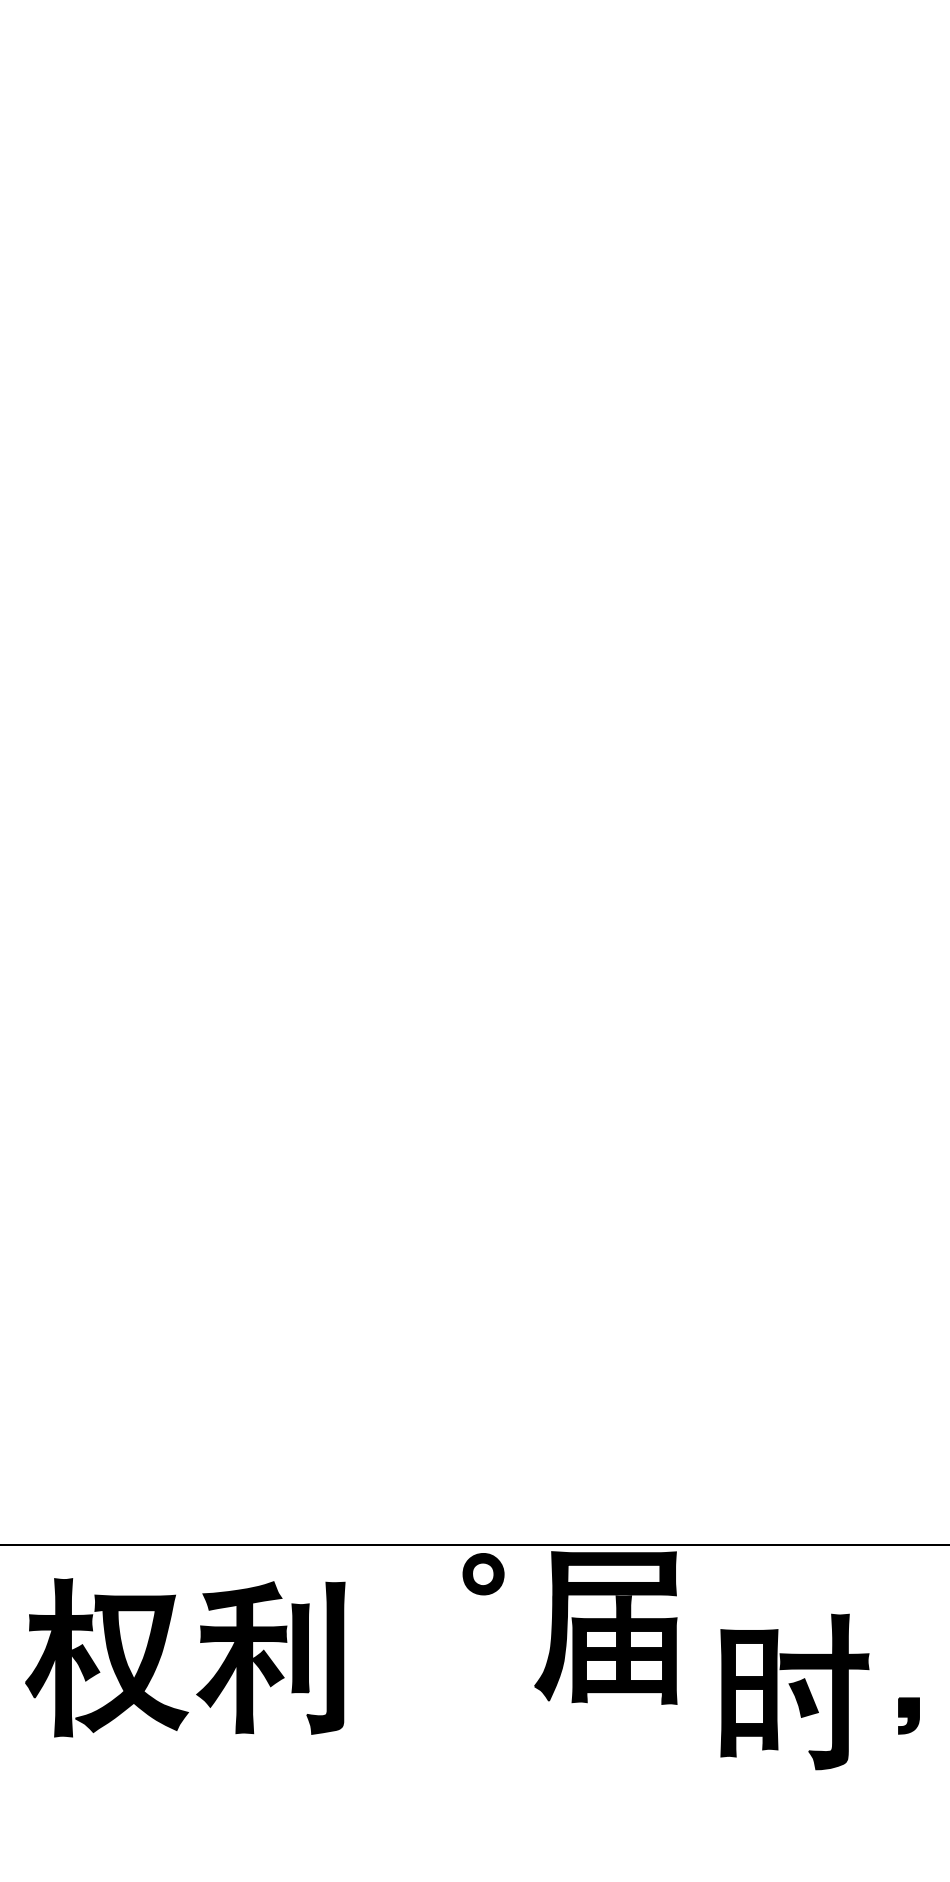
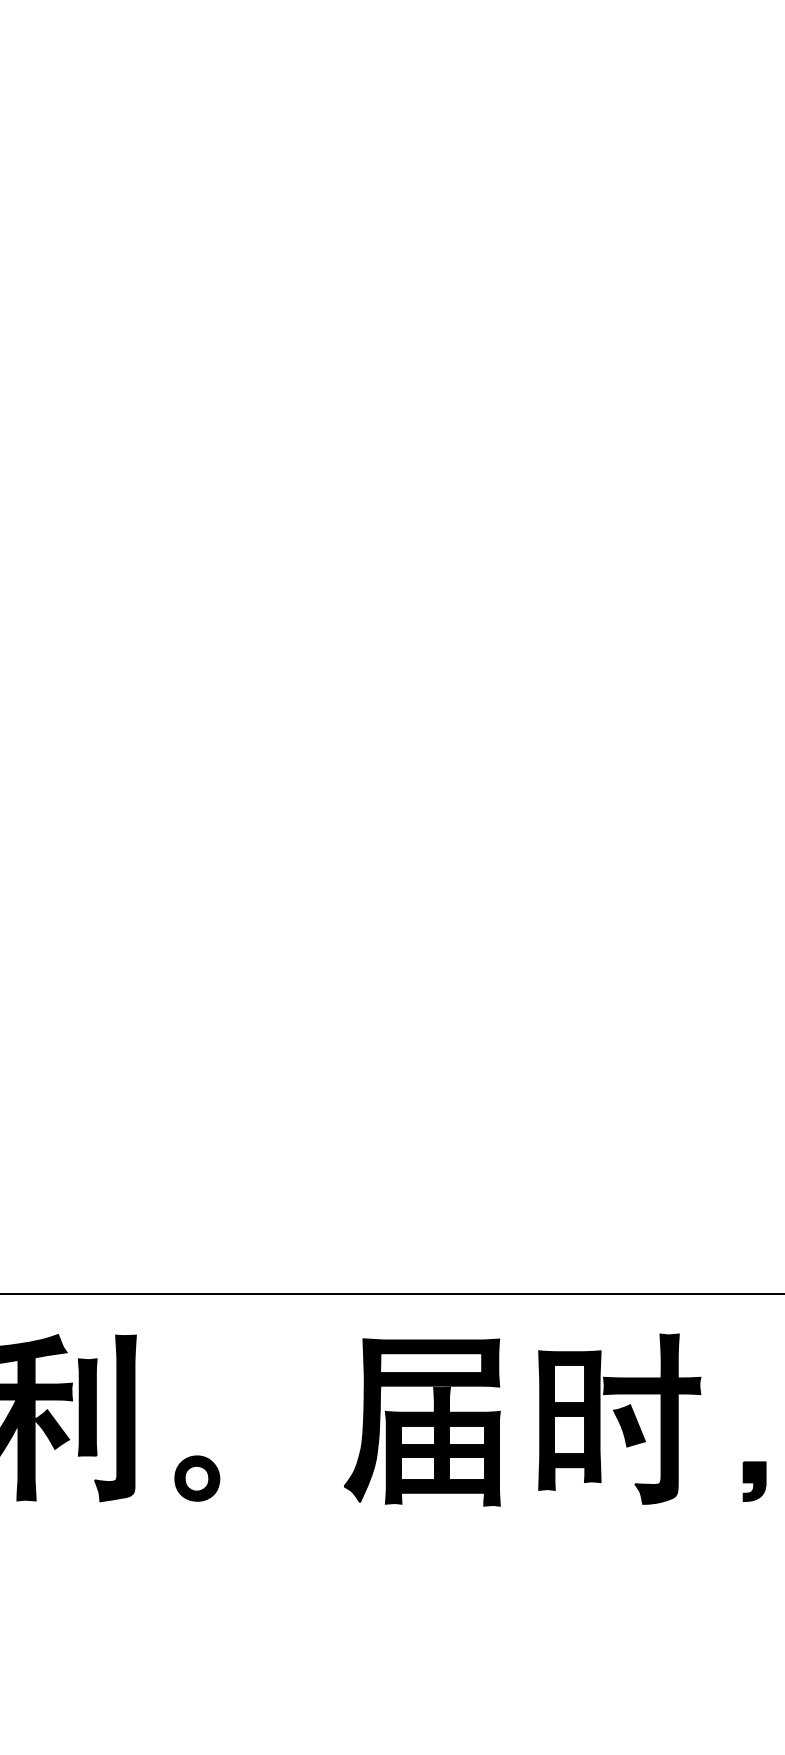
part: (483, 1574) -> (197, 1478), moved
part: (605, 1627) -> (421, 1421), moved
part: (794, 1691) -> (619, 1418), moved

